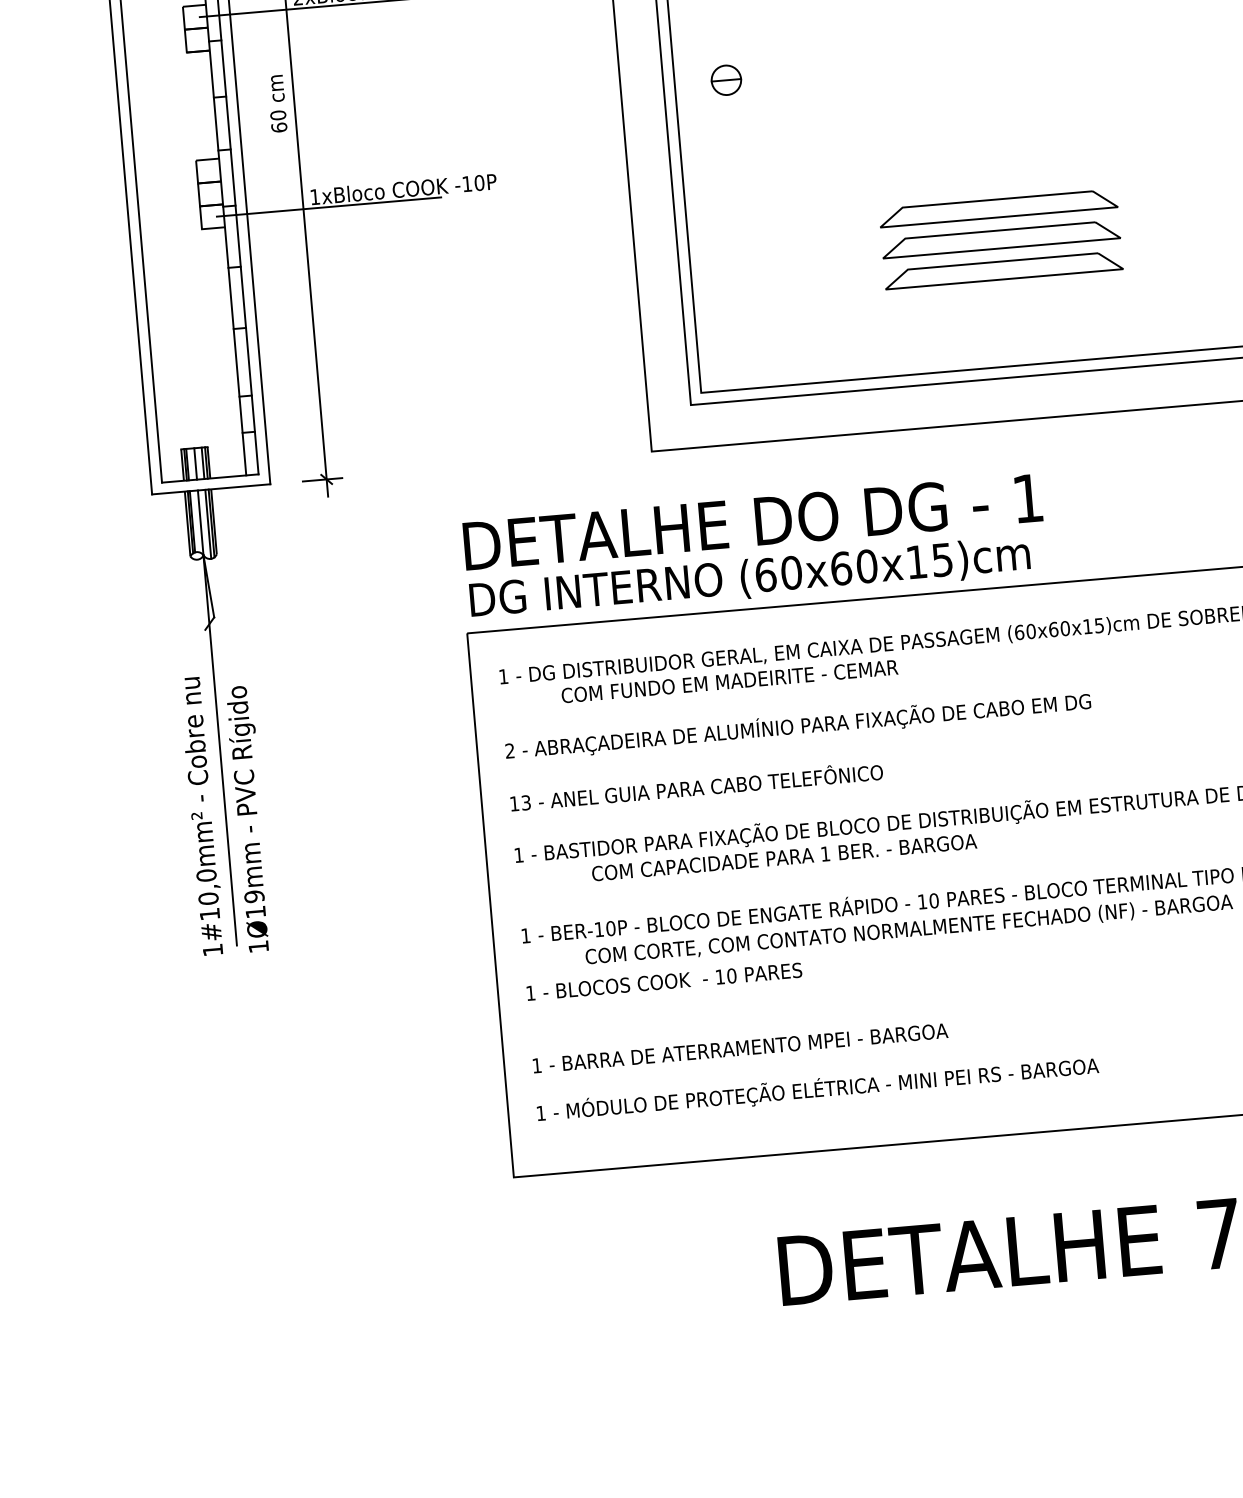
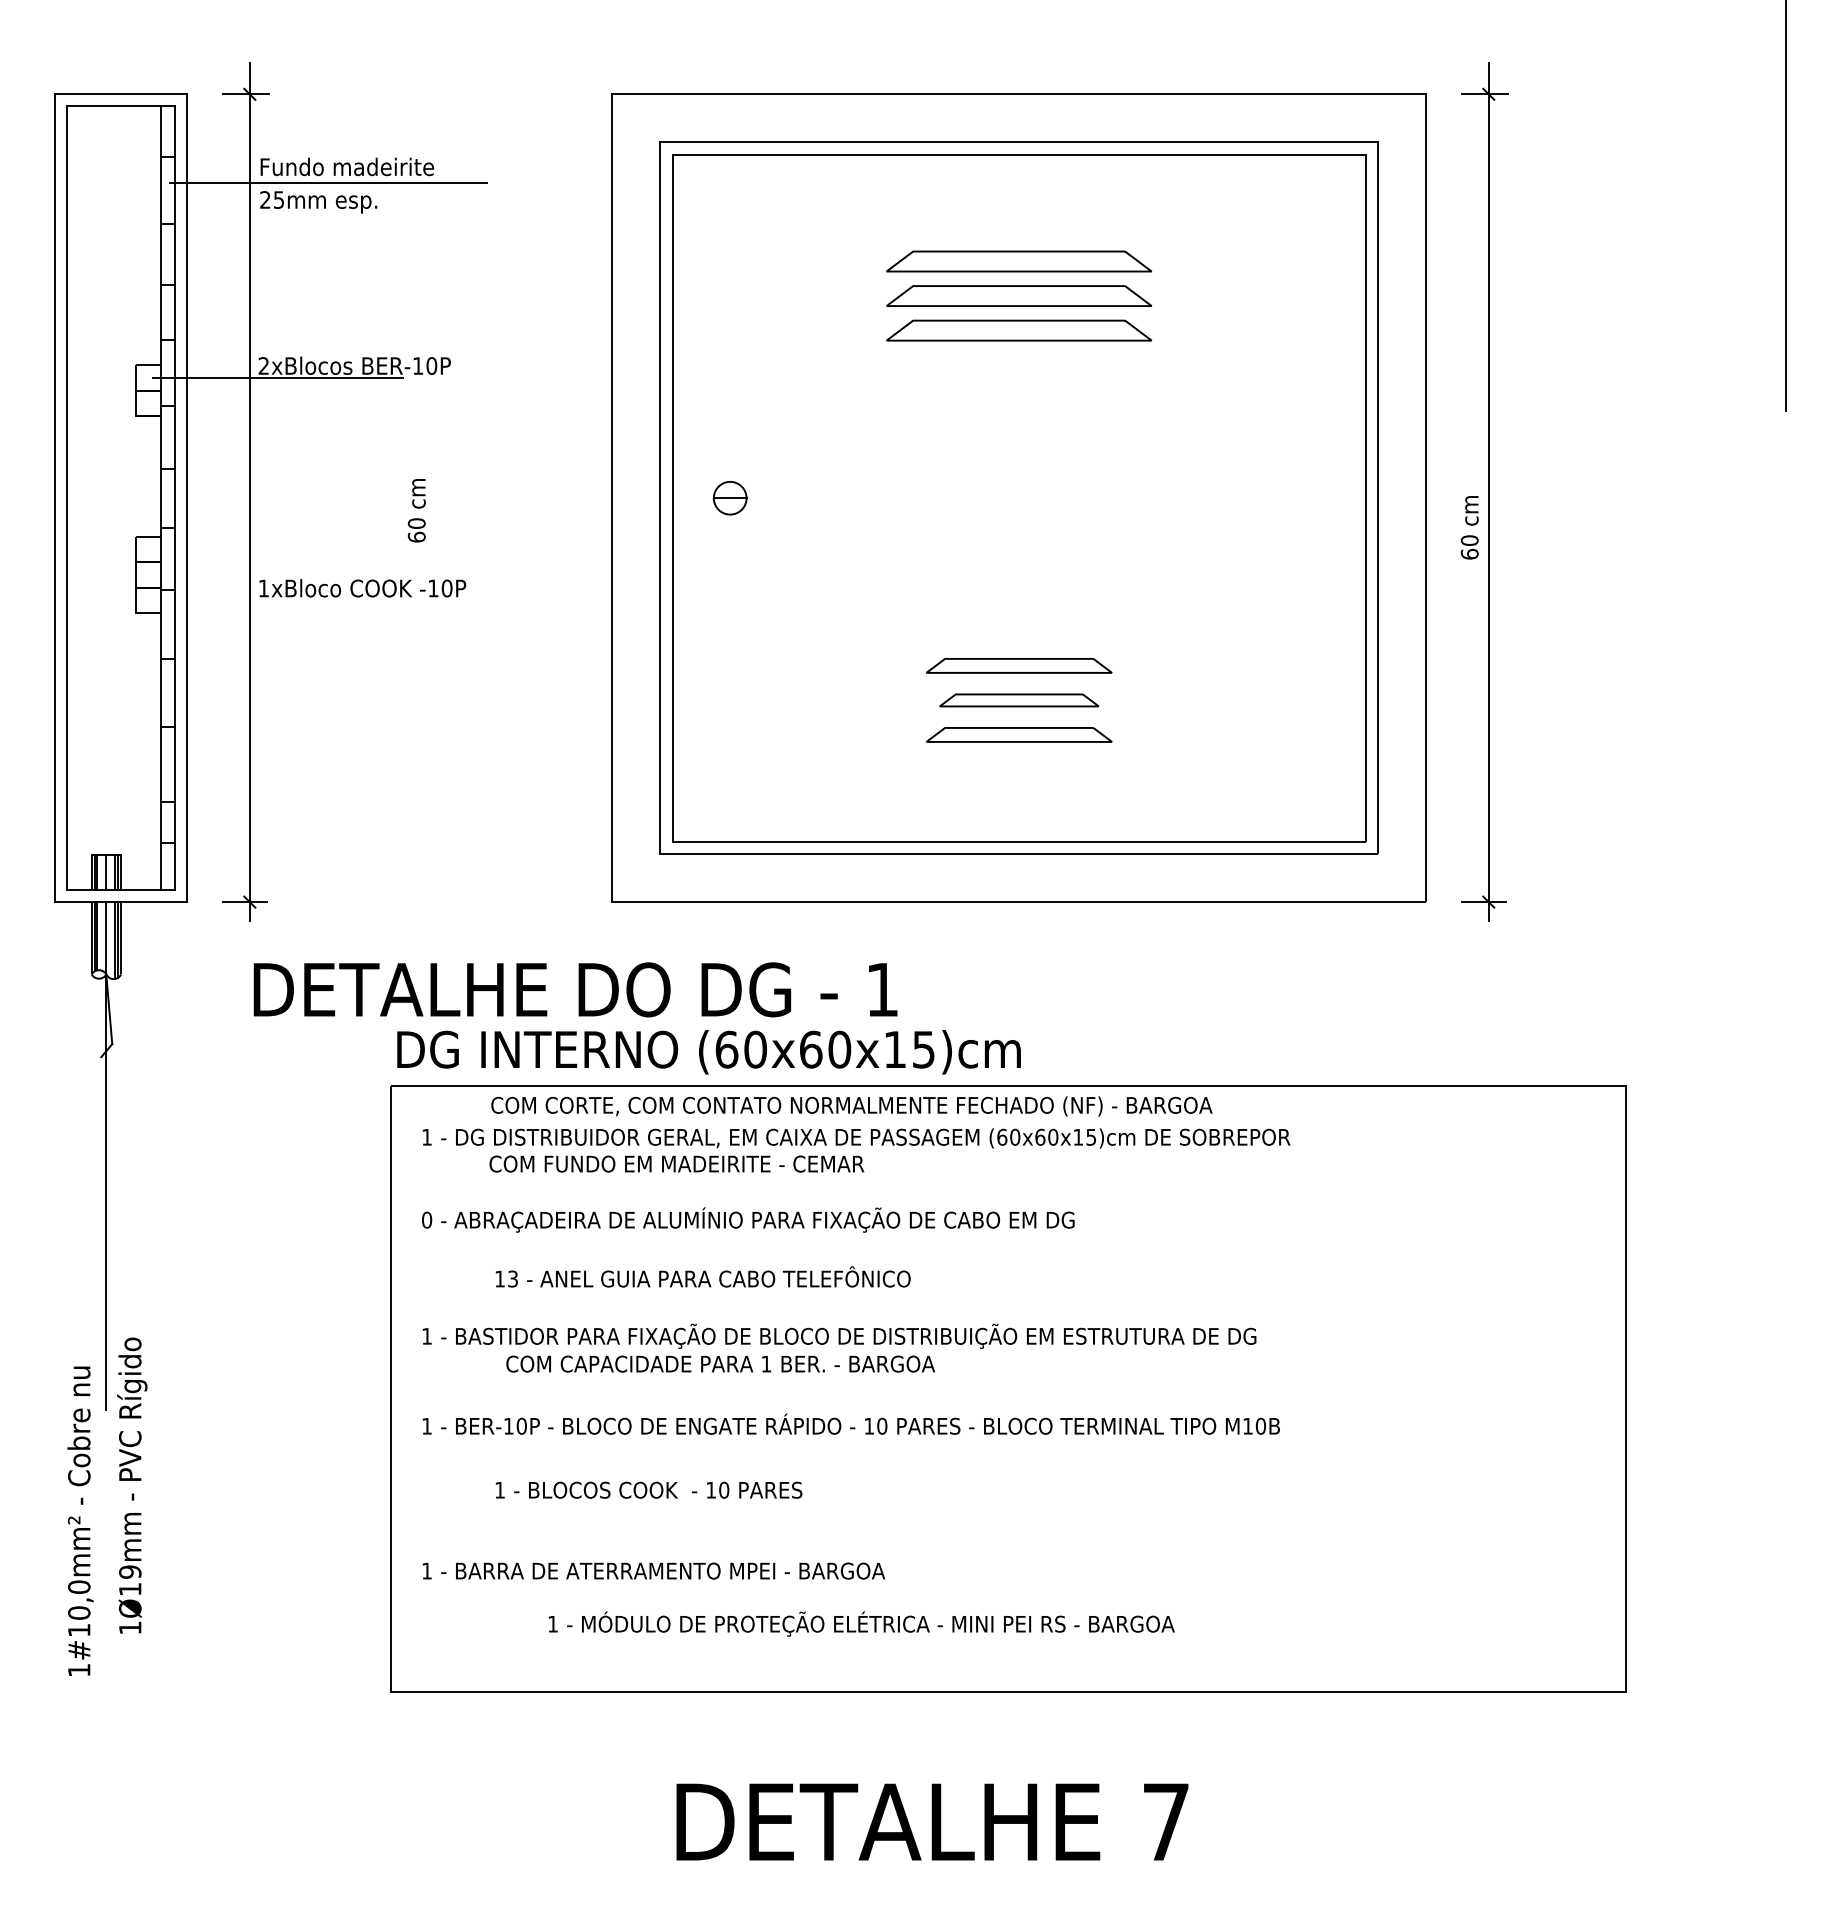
text: (277, 103) -> (416, 510), moved
line: (329, 206) -> (278, 600), removed
part: (998, 208) -> (1019, 665), size x0.7
part: (1001, 239) -> (1019, 700), size x0.6
part: (1004, 269) -> (1019, 734), size x0.7
text: (752, 521) -> (575, 989), moved
text: (510, 750) -> (427, 1219), 2 -> 0
text: (695, 785) -> (702, 1276), moved
text: (202, 815) -> (80, 1520), moved
text: (249, 818) -> (132, 1485), moved
text: (908, 930) -> (851, 1106), moved
text: (663, 981) -> (648, 1489), moved
text: (817, 1089) -> (861, 1623), moved

